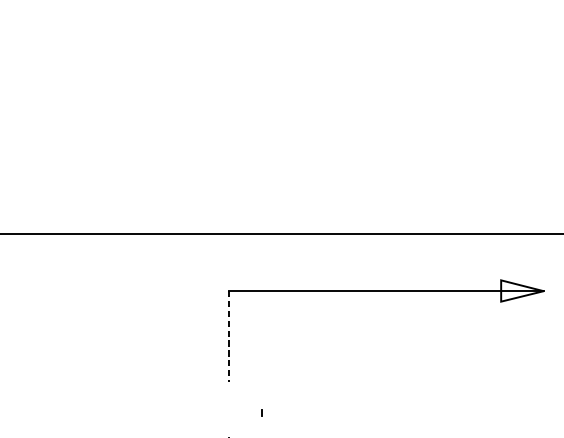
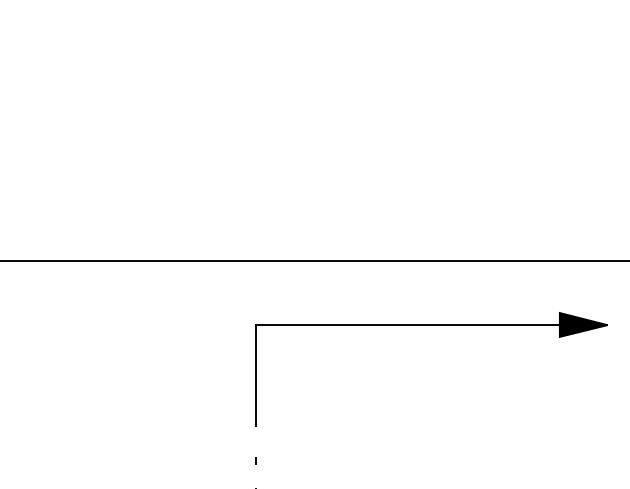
fill: (522, 290) -> (583, 324), added
line: (228, 336) -> (255, 375), dashed -> solid
line: (261, 412) -> (255, 460), moved

